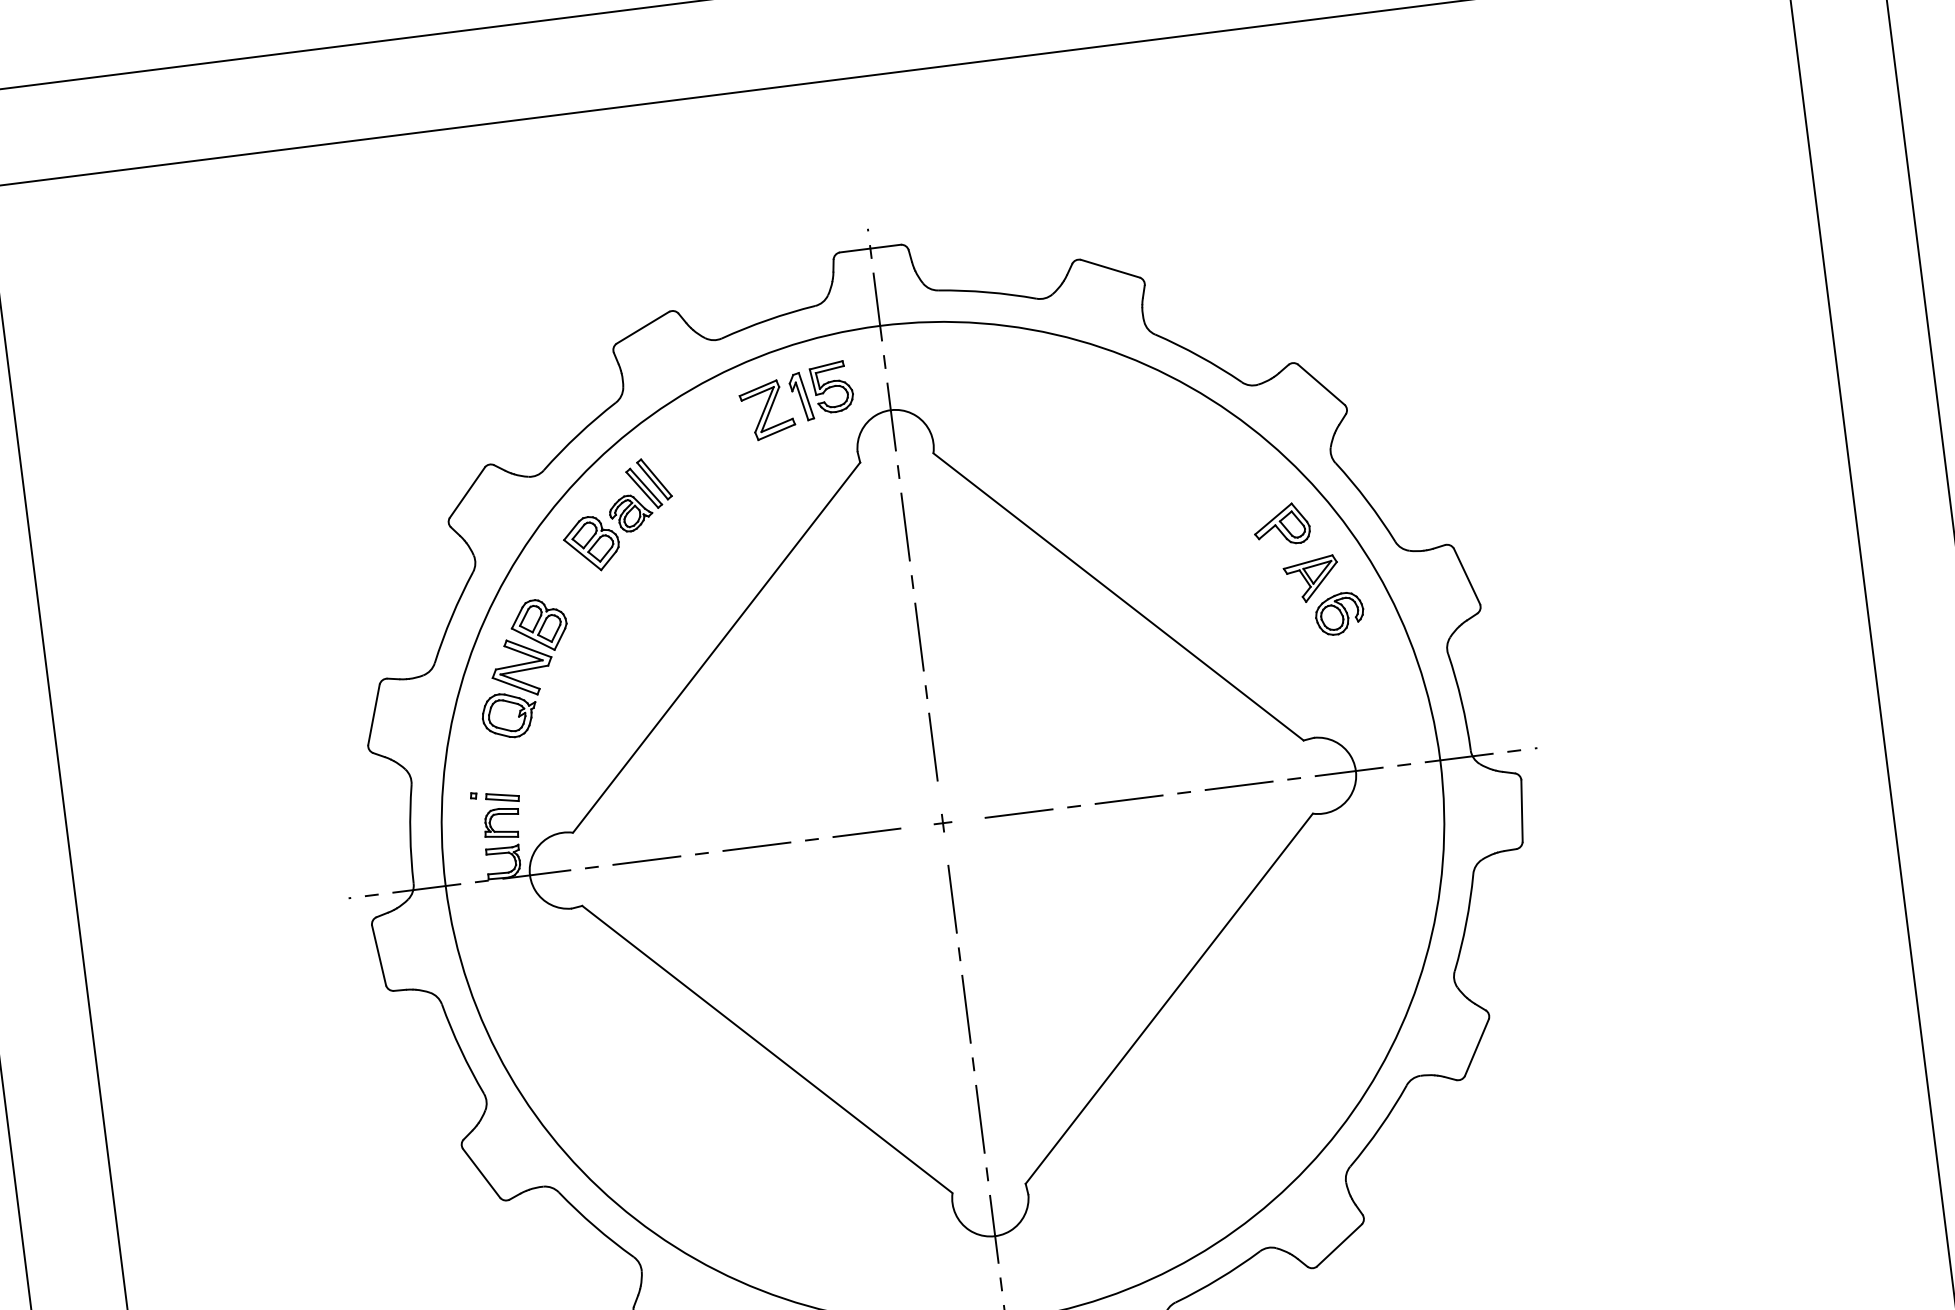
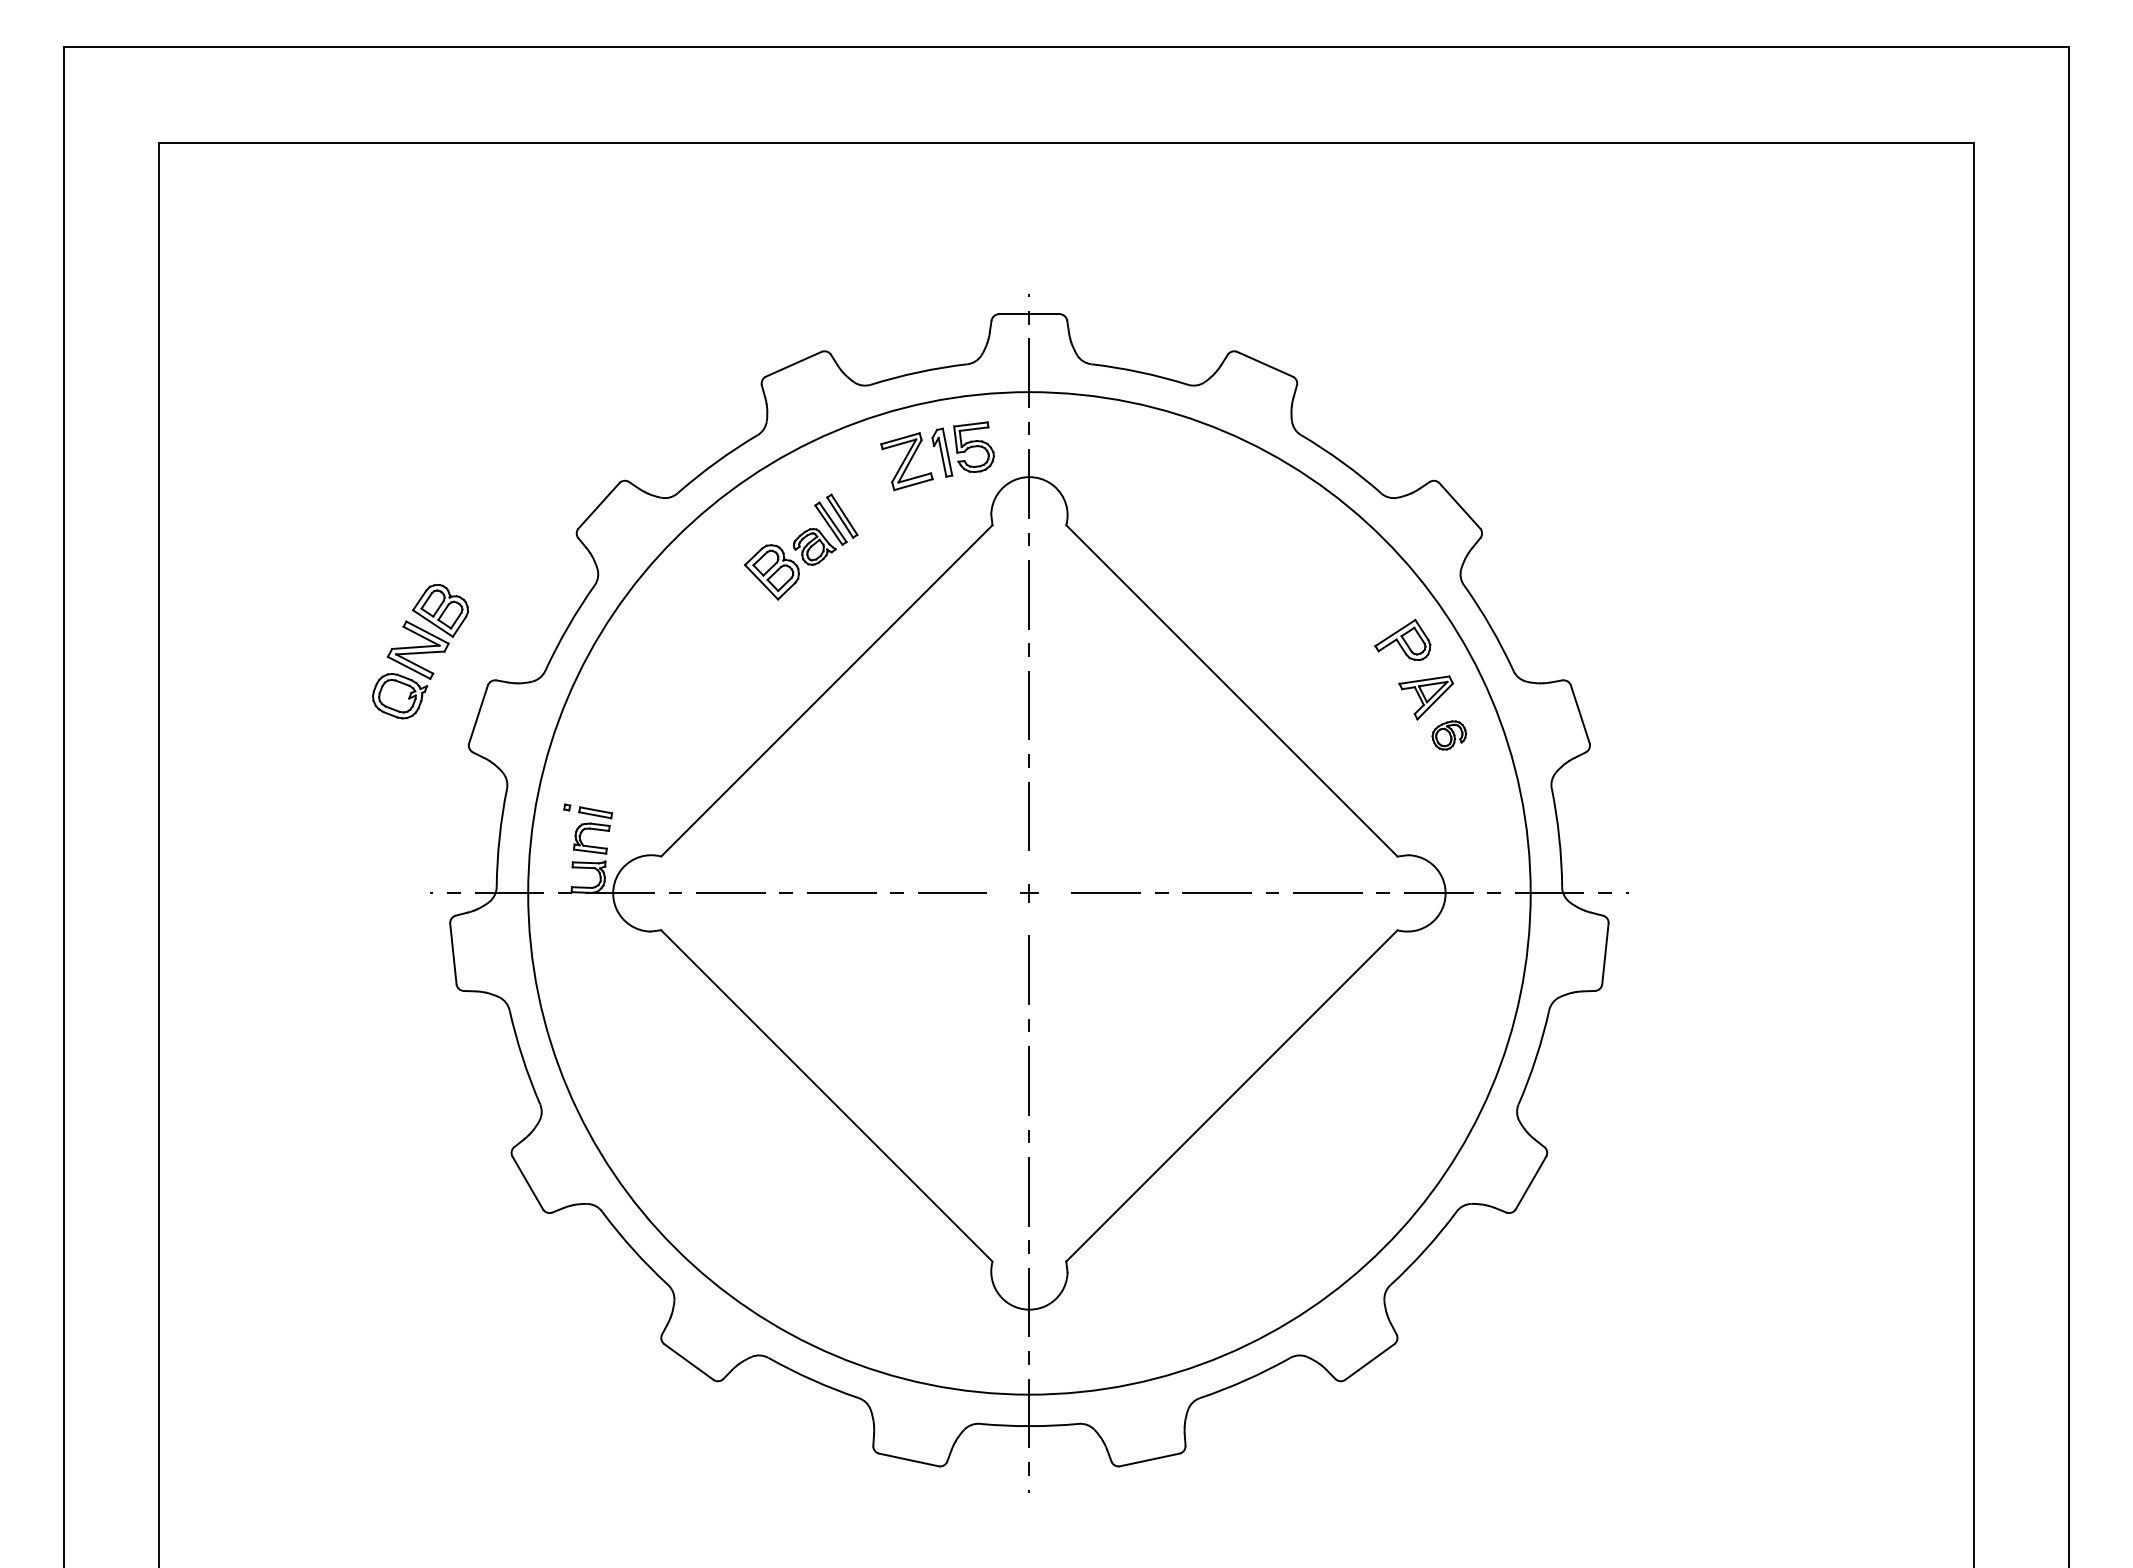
part: (617, 514) -> (801, 546), moved
part: (1339, 613) -> (1449, 735), size x0.7
part: (524, 668) -> (420, 651), moved

